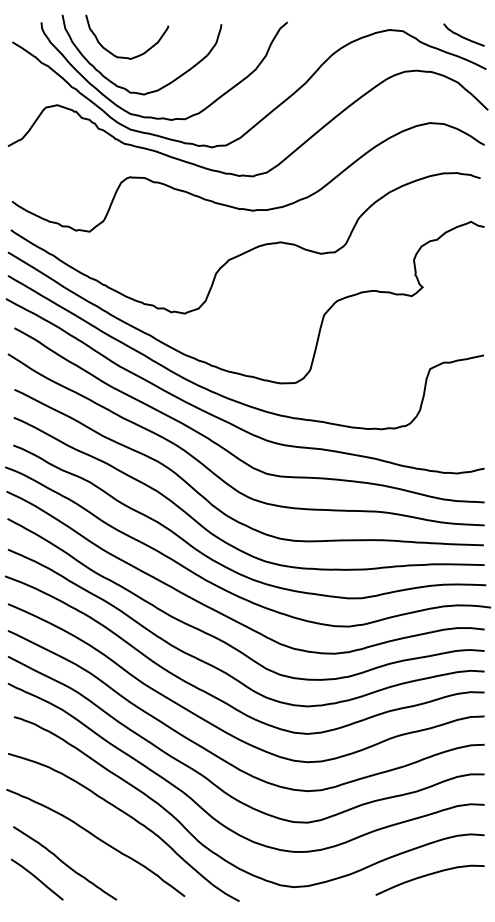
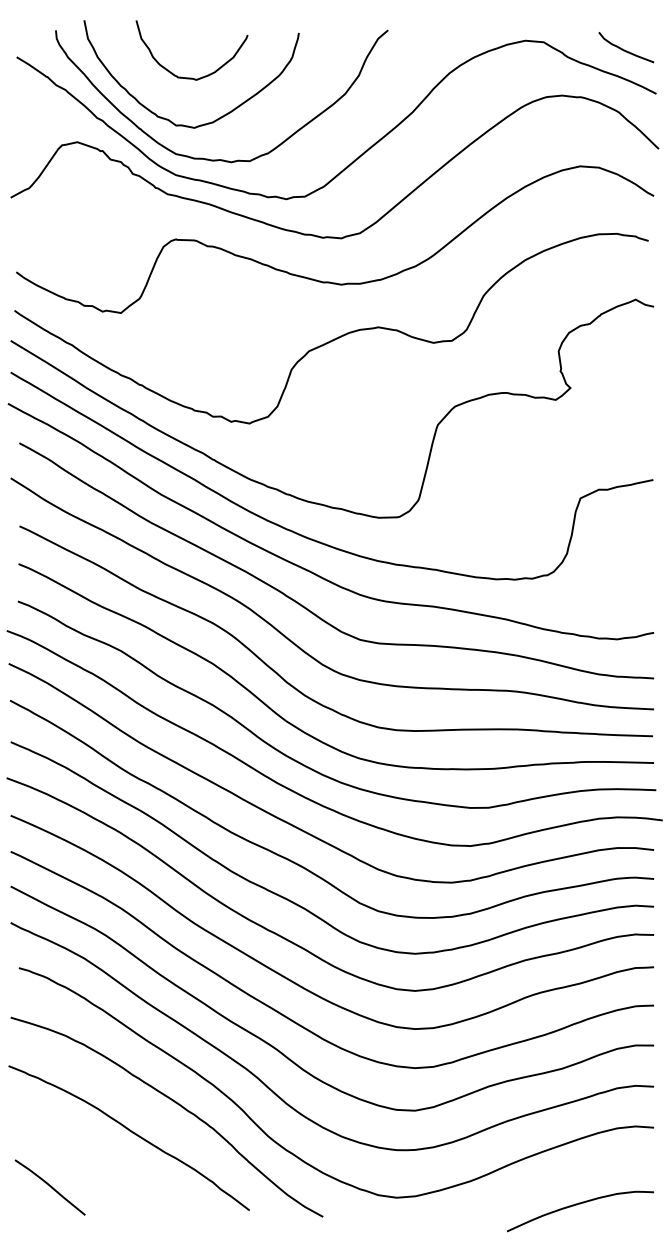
curve: (123, 56) -> (186, 76), moved
curve: (65, 863) -> (88, 1165), removed
curve: (429, 875) -> (579, 1204), moved

